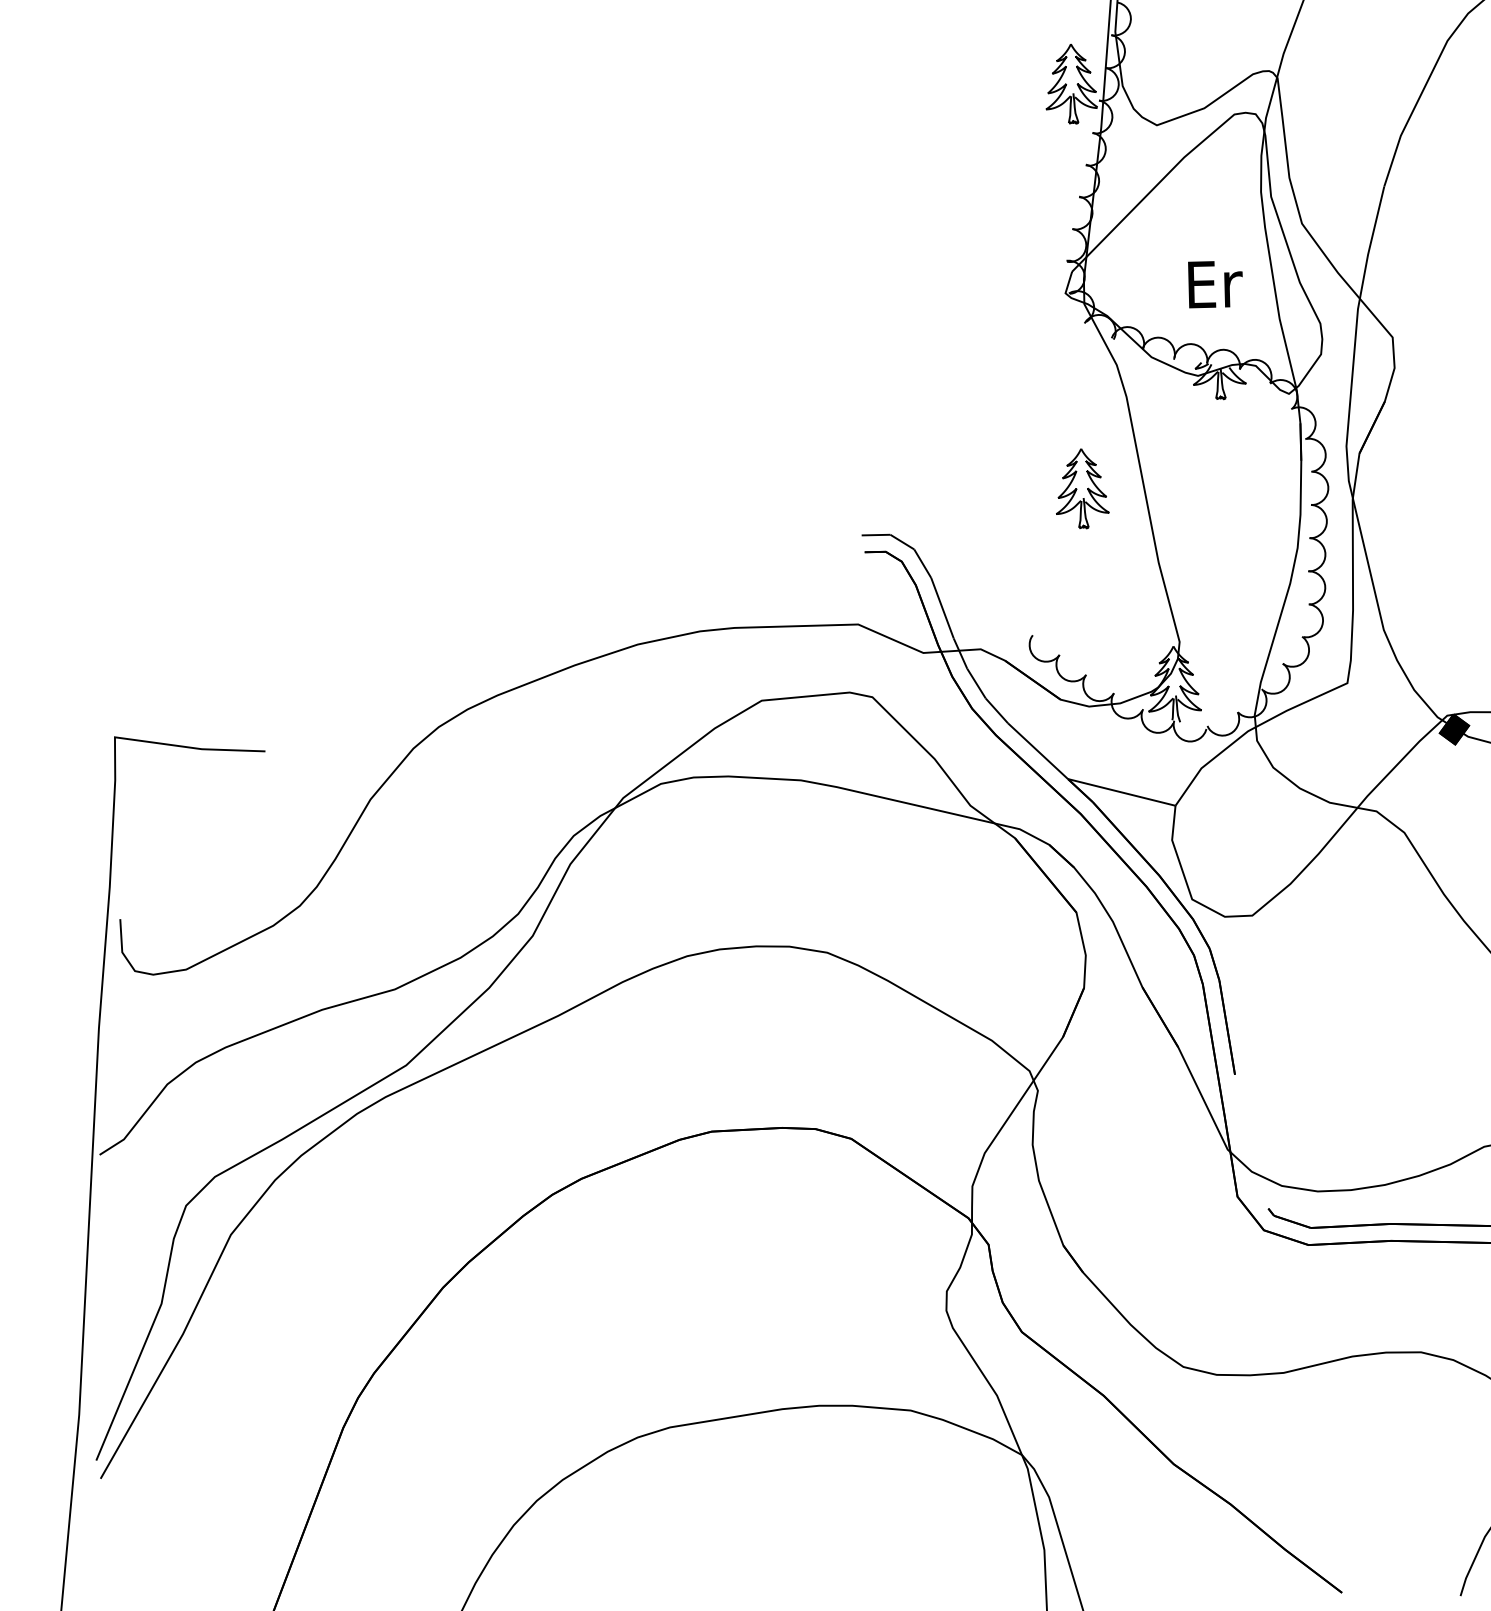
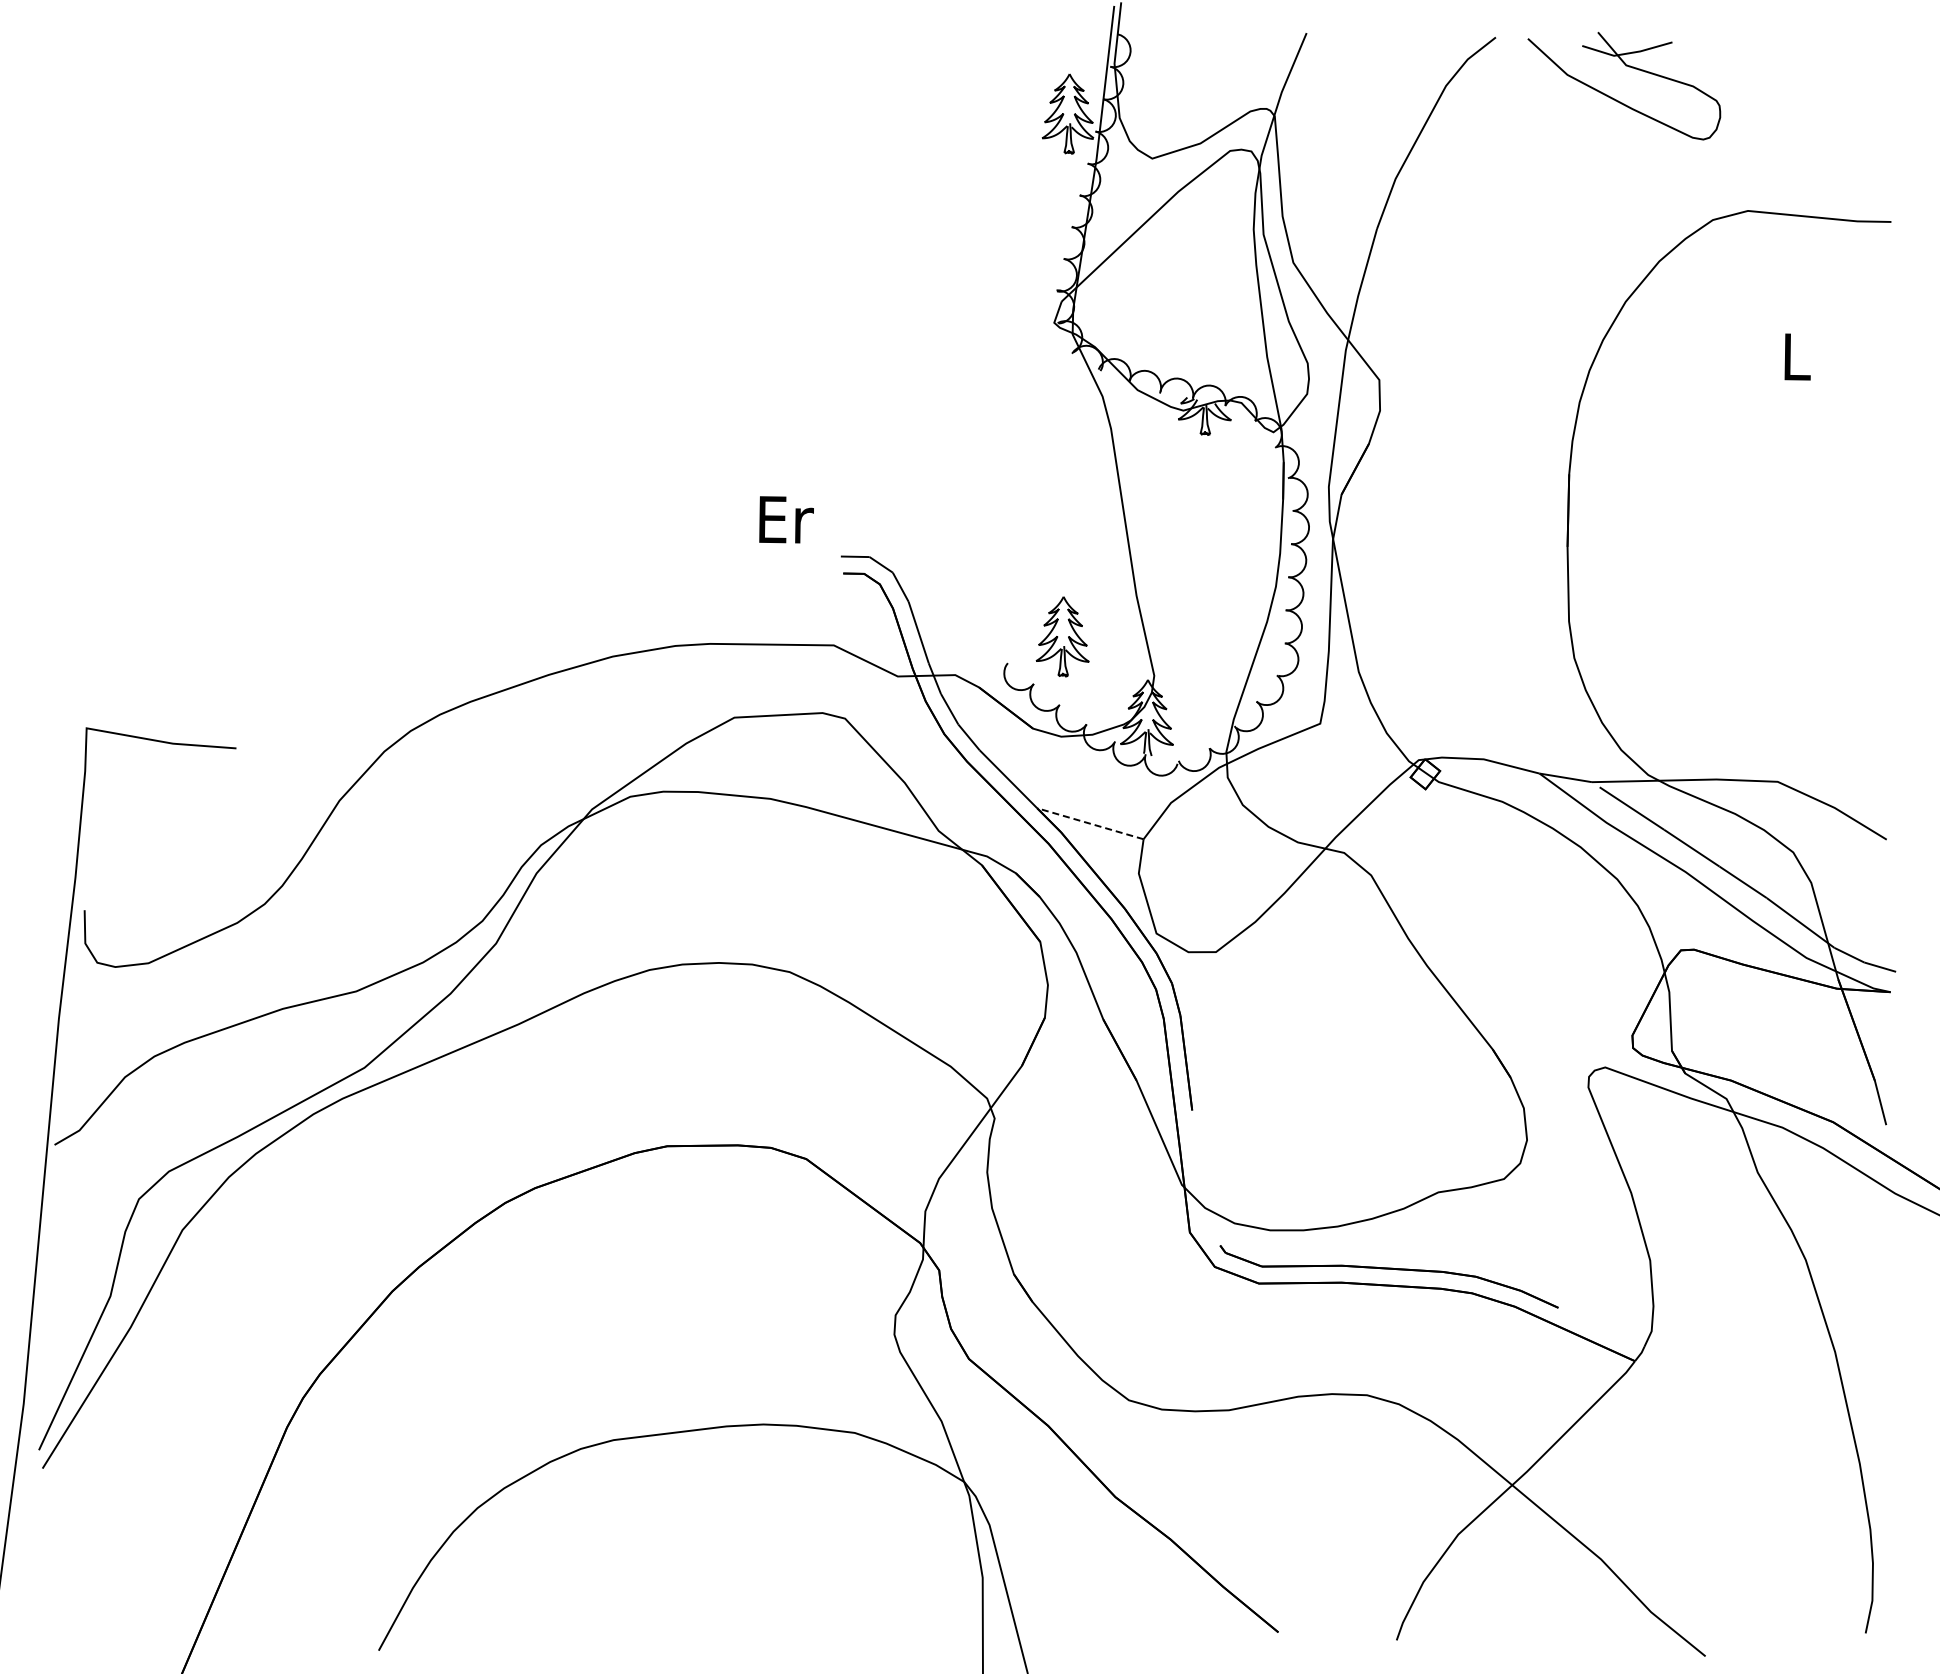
text: (1215, 283) -> (786, 519), moved
part: (1081, 488) -> (1062, 636), moved
fill: (1454, 729) -> (1425, 774), removed
line: (1120, 792) -> (1089, 823), solid -> dashed

